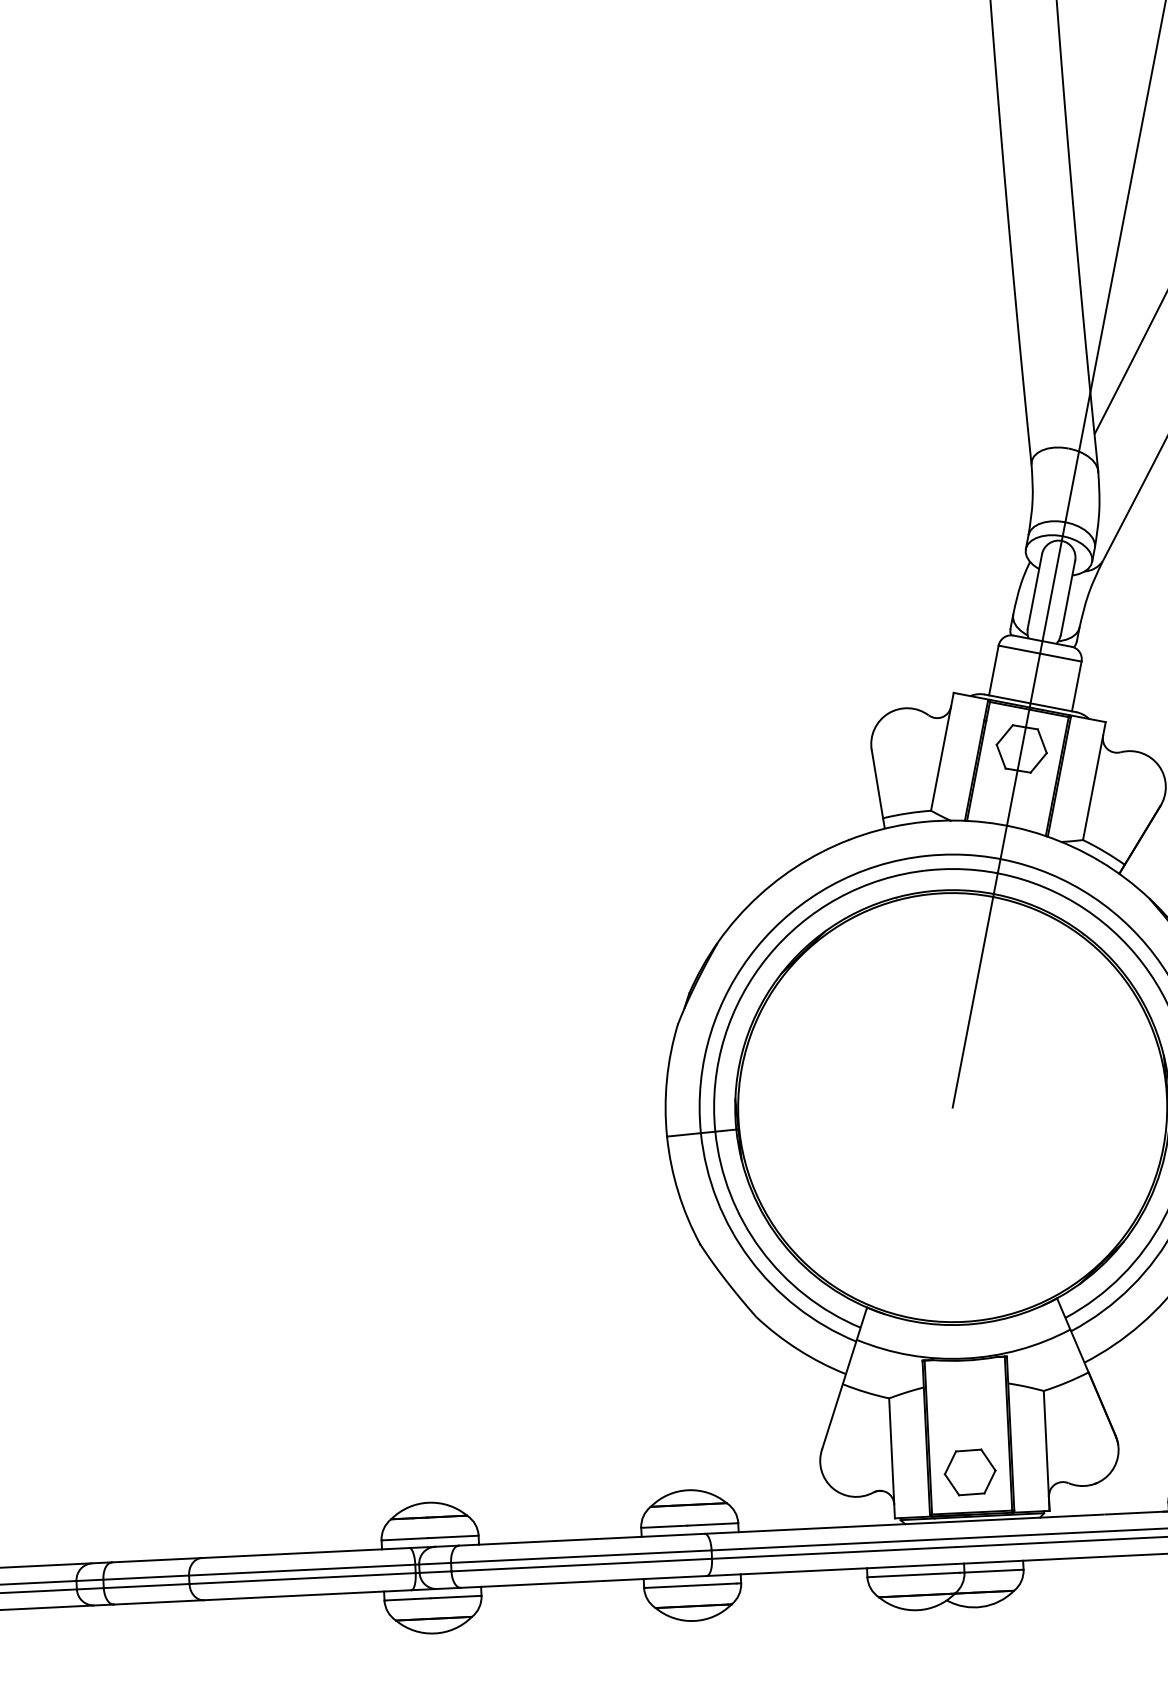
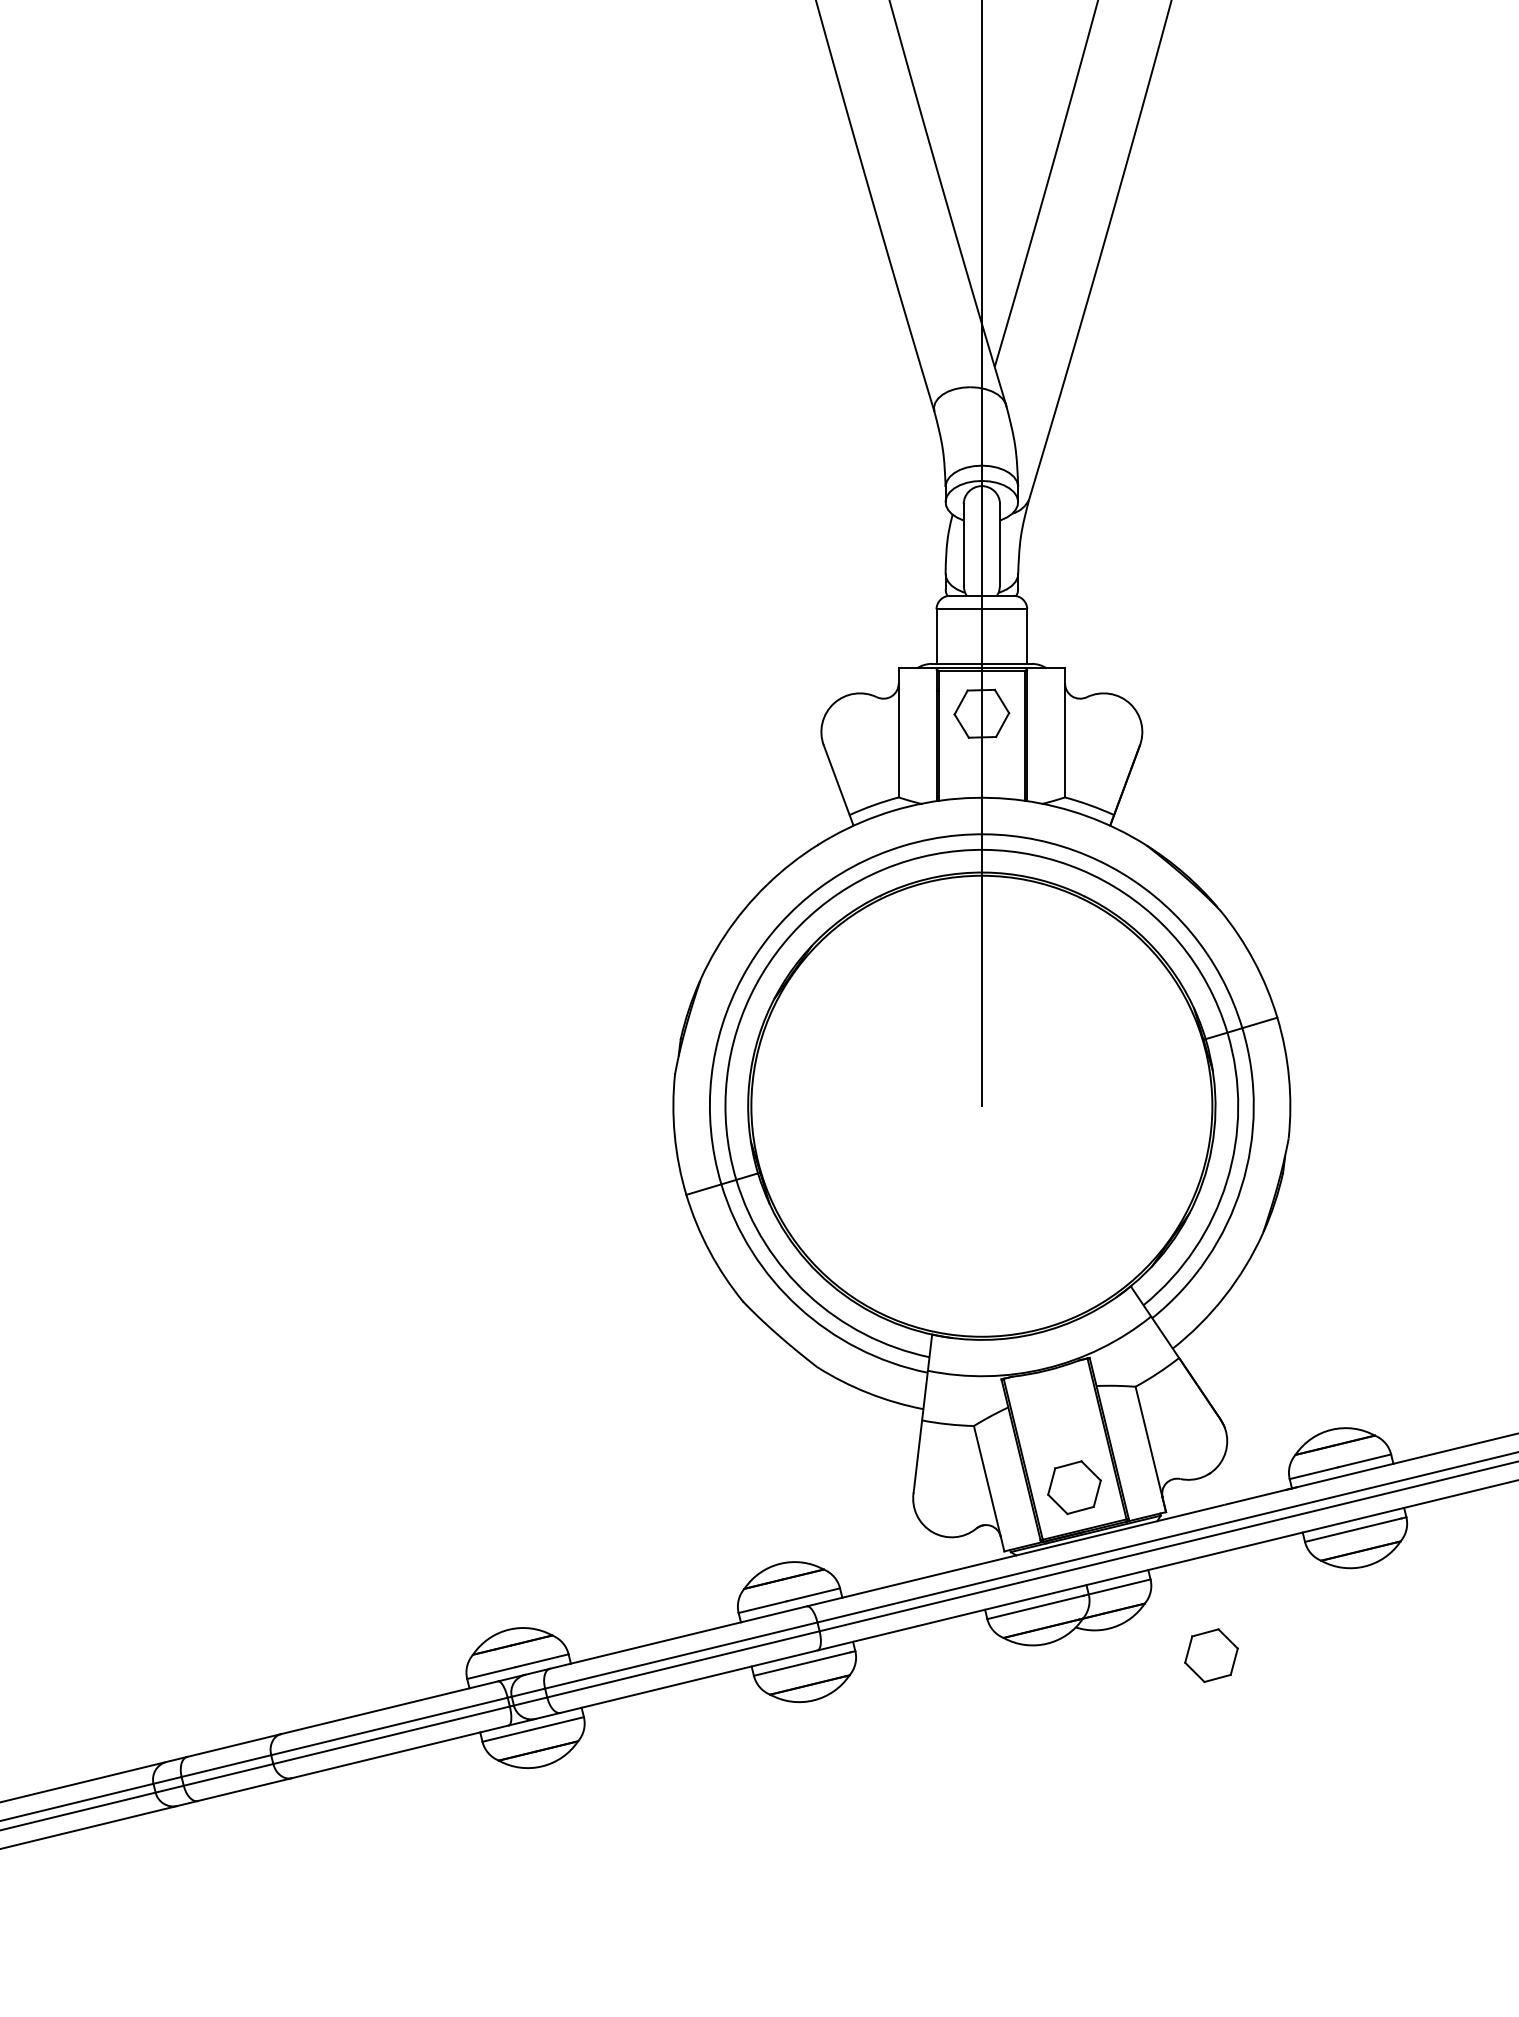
part: (1065, 1649) -> (1211, 1655), added

